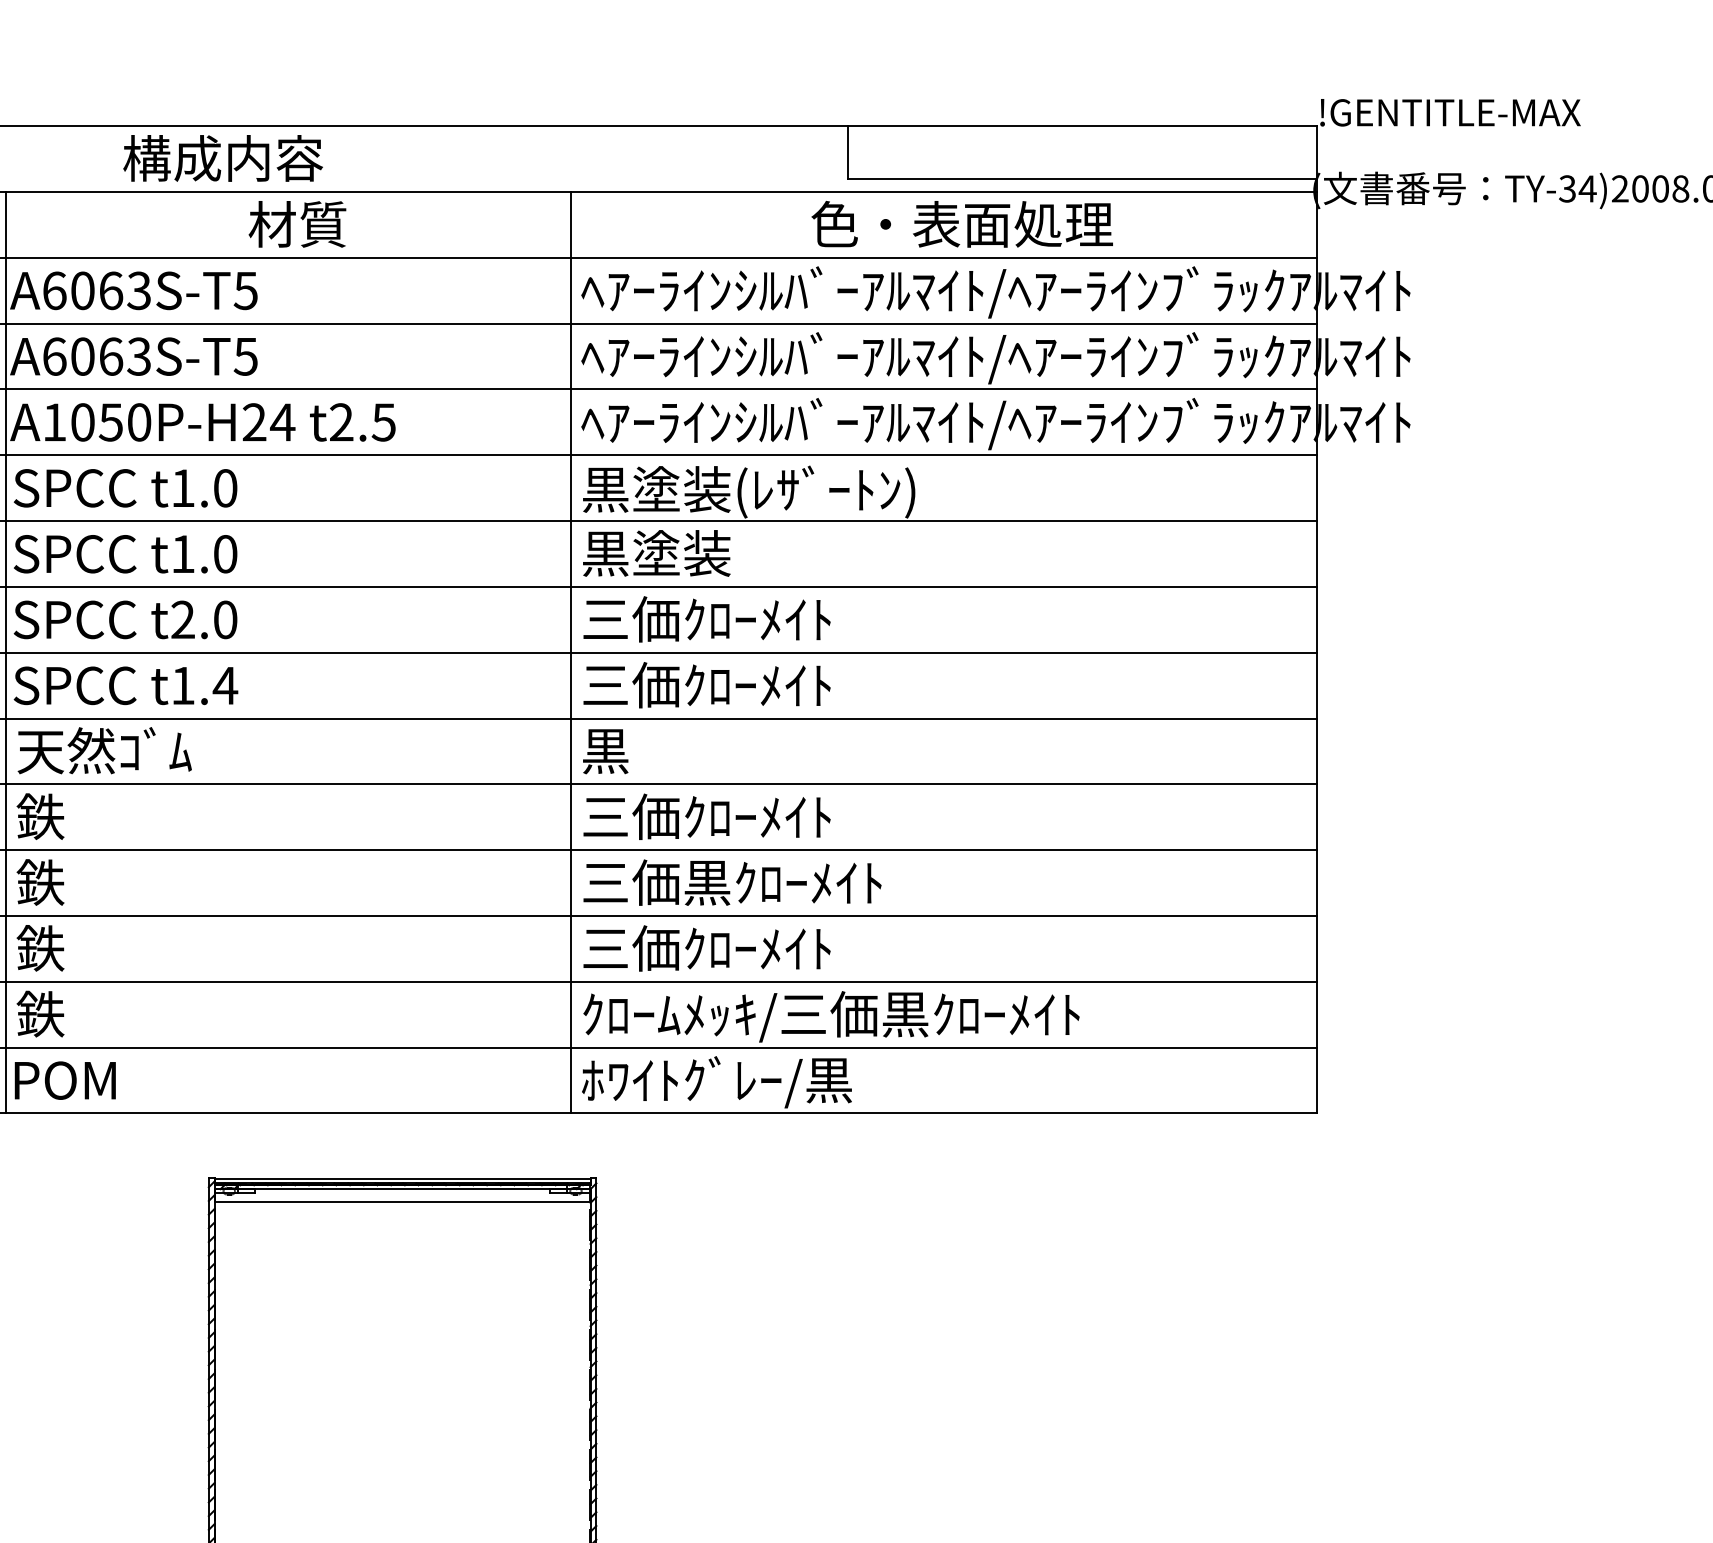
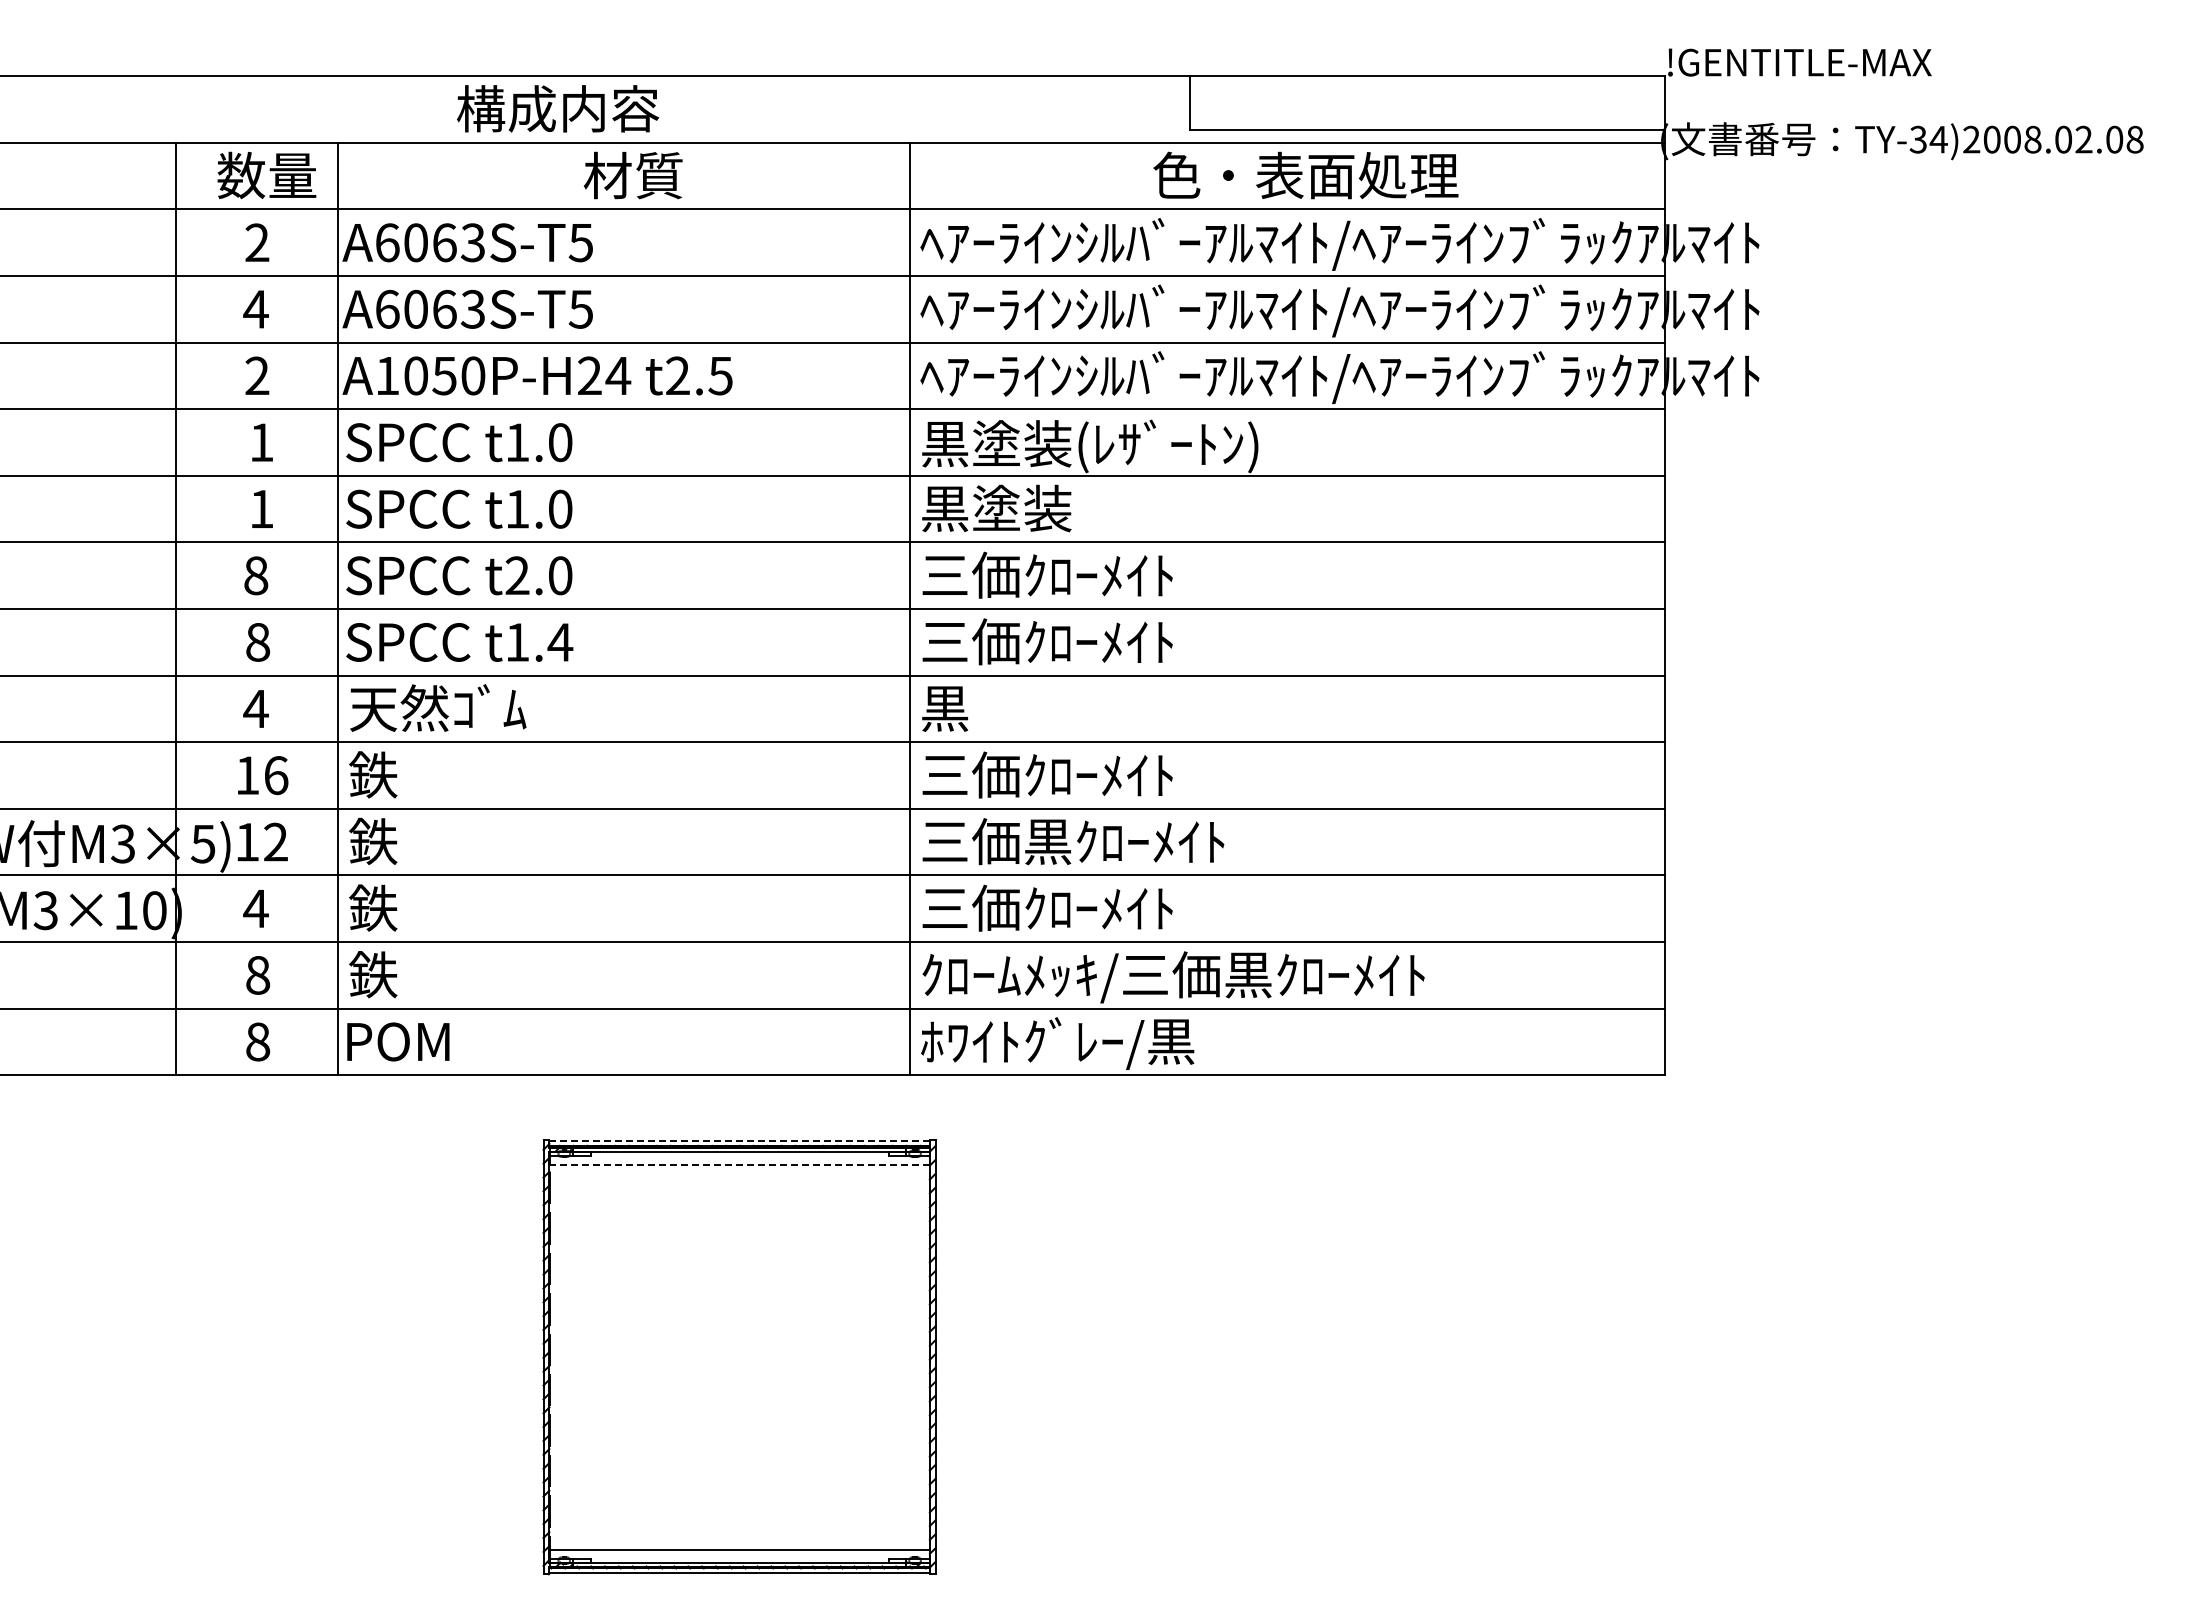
line: (402, 1178) -> (739, 1140), solid -> dashed
line: (402, 1201) -> (739, 1164), solid -> dashed

